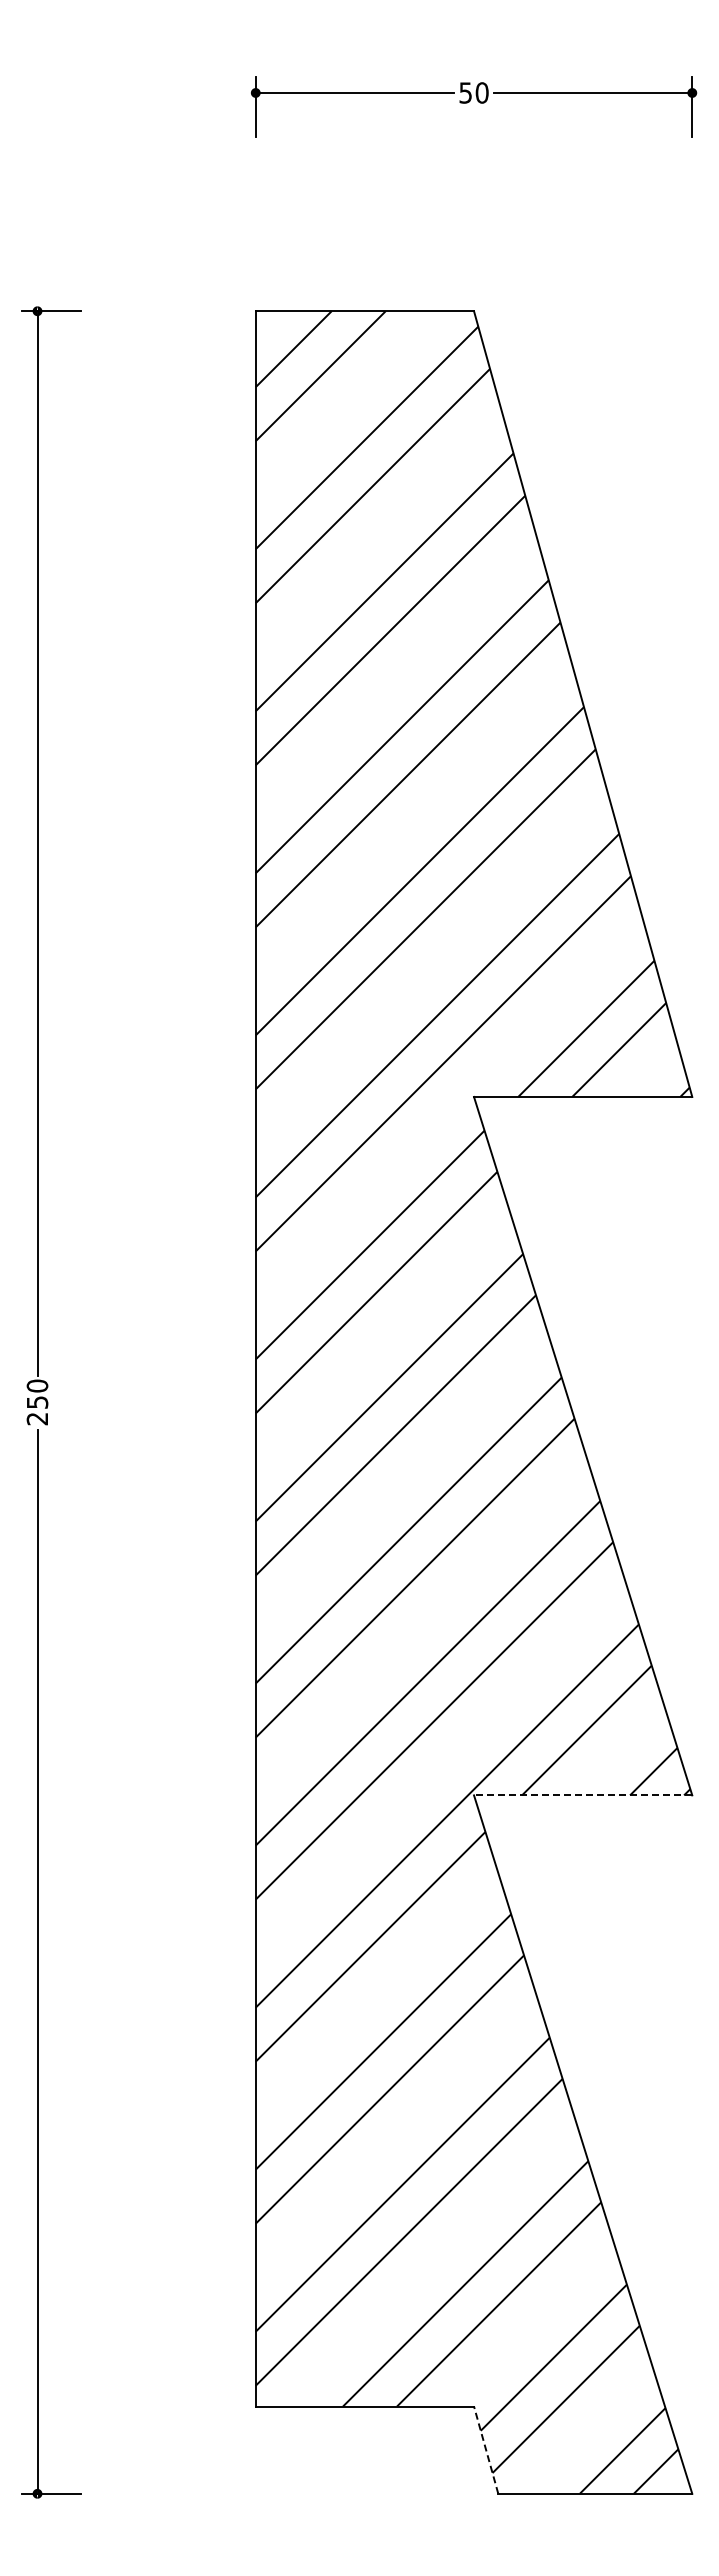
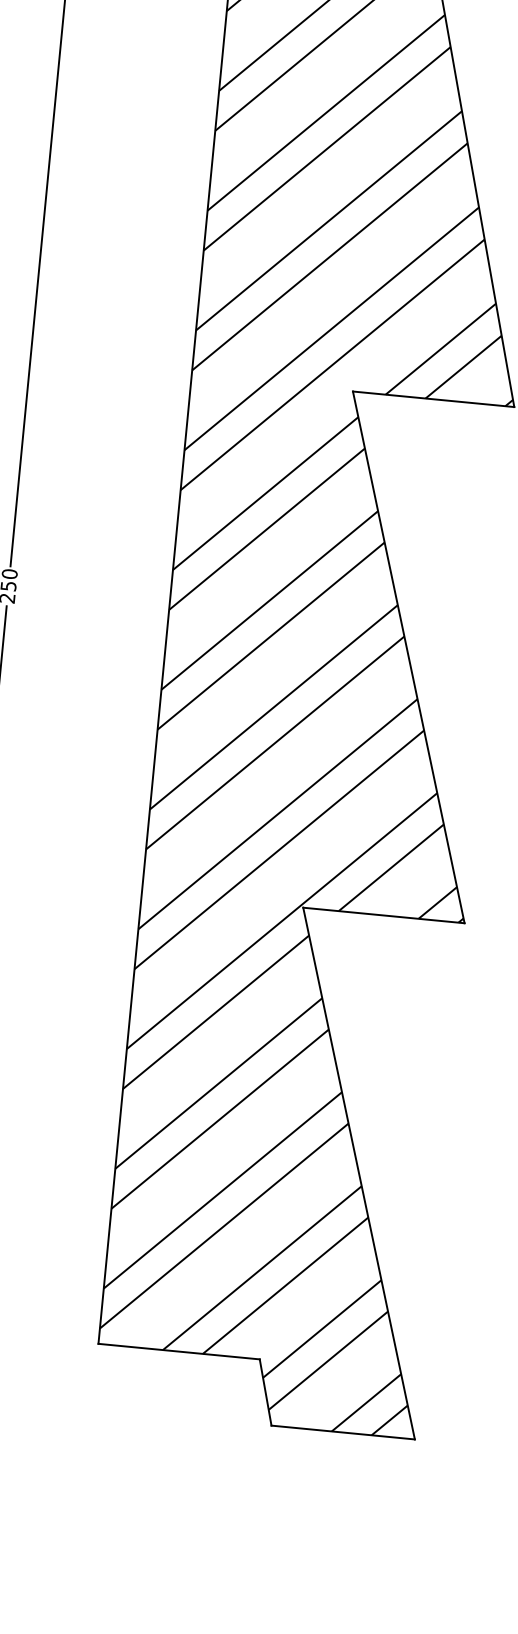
line: (582, 1795) -> (383, 915), dashed -> solid
line: (486, 2449) -> (265, 1392), dashed -> solid

